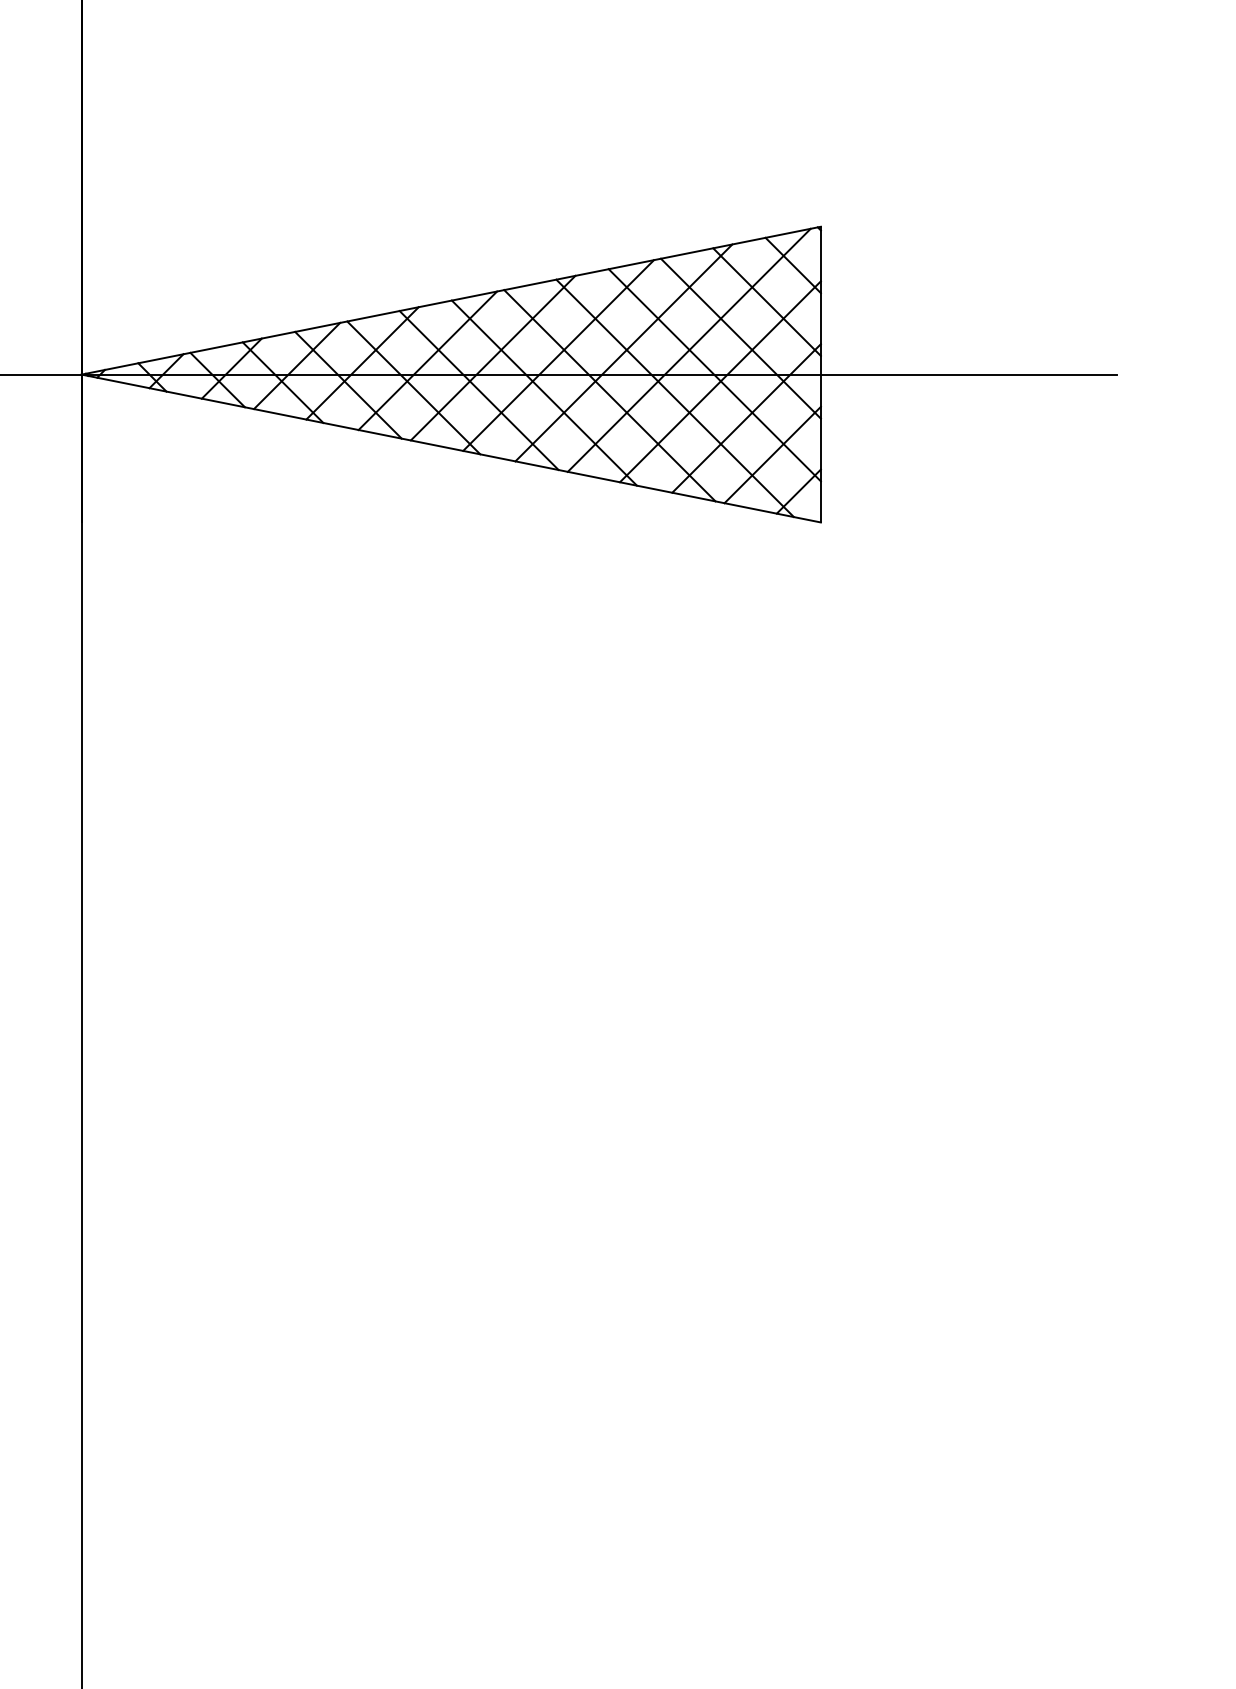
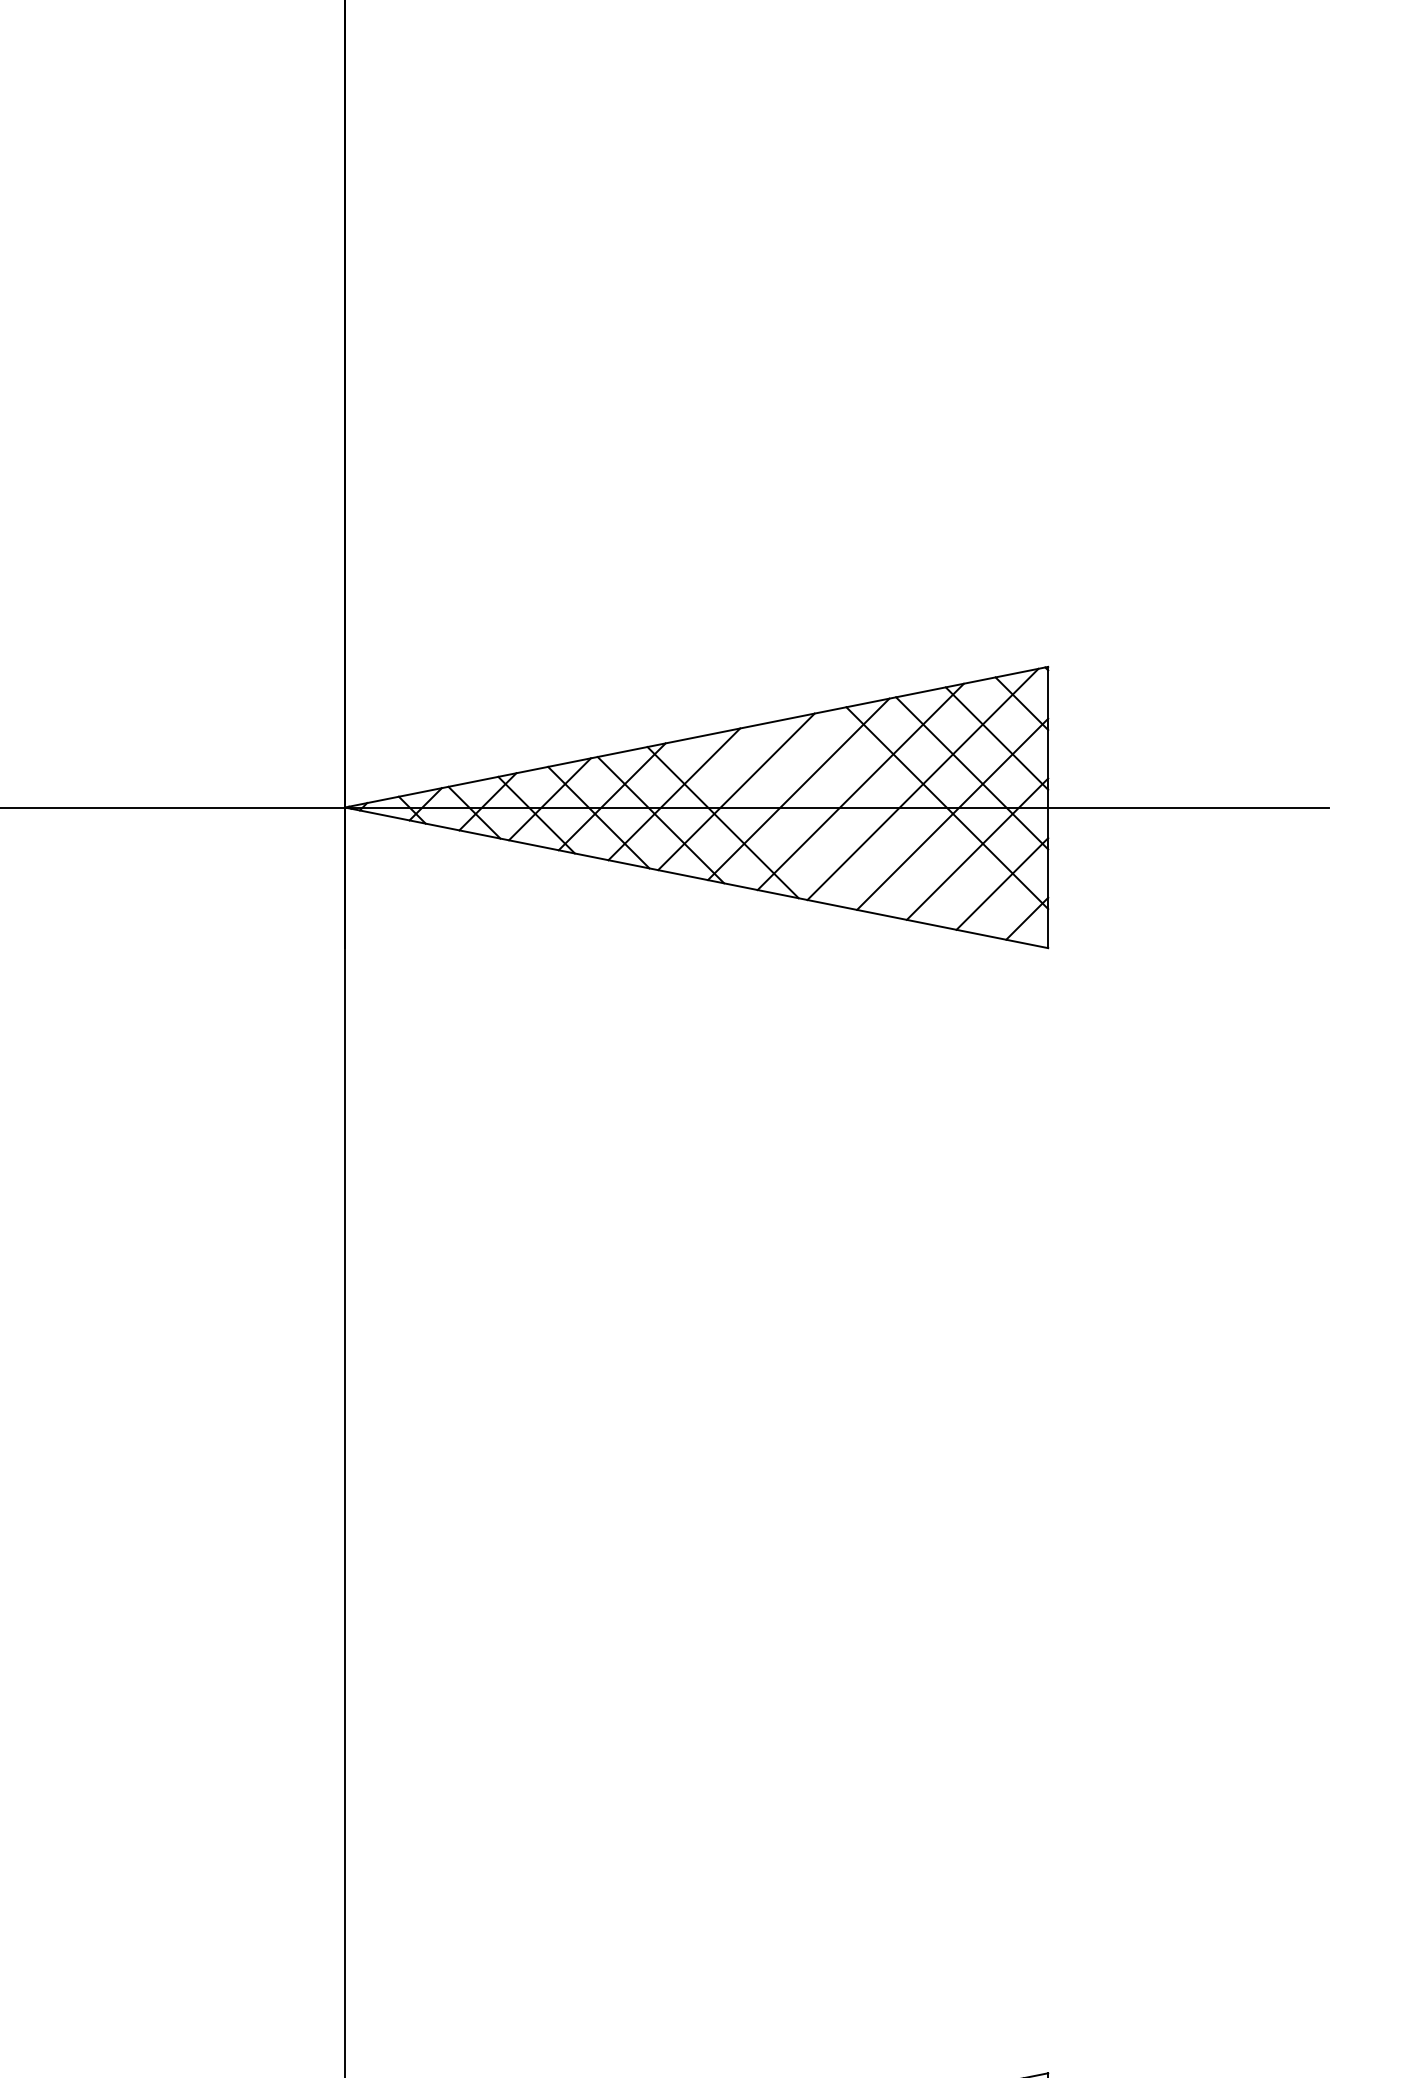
line: (544, 393) -> (785, 825), removed
line: (608, 395) -> (846, 827), removed
line: (675, 397) -> (909, 829), removed

